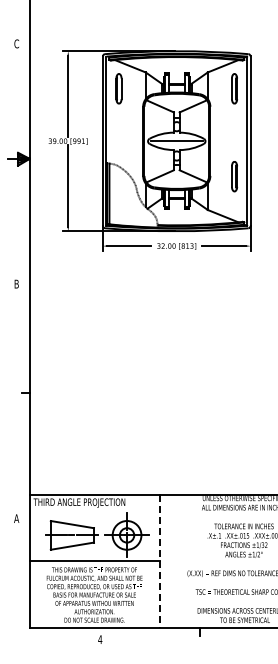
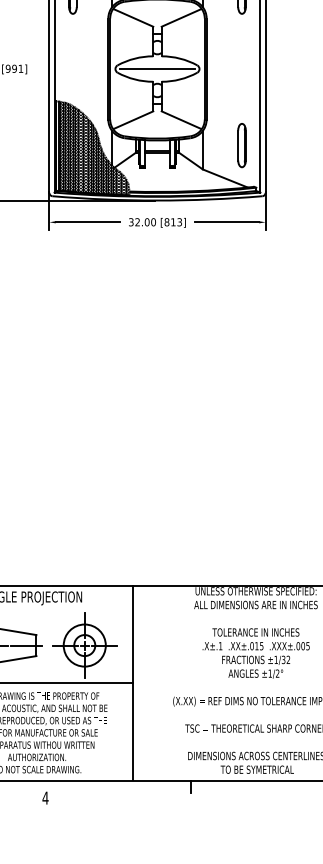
part: (234, 176) -> (241, 145), moved
hatch: (133, 195) -> (94, 148), added
line: (160, 561) -> (133, 683), dashed -> solid

